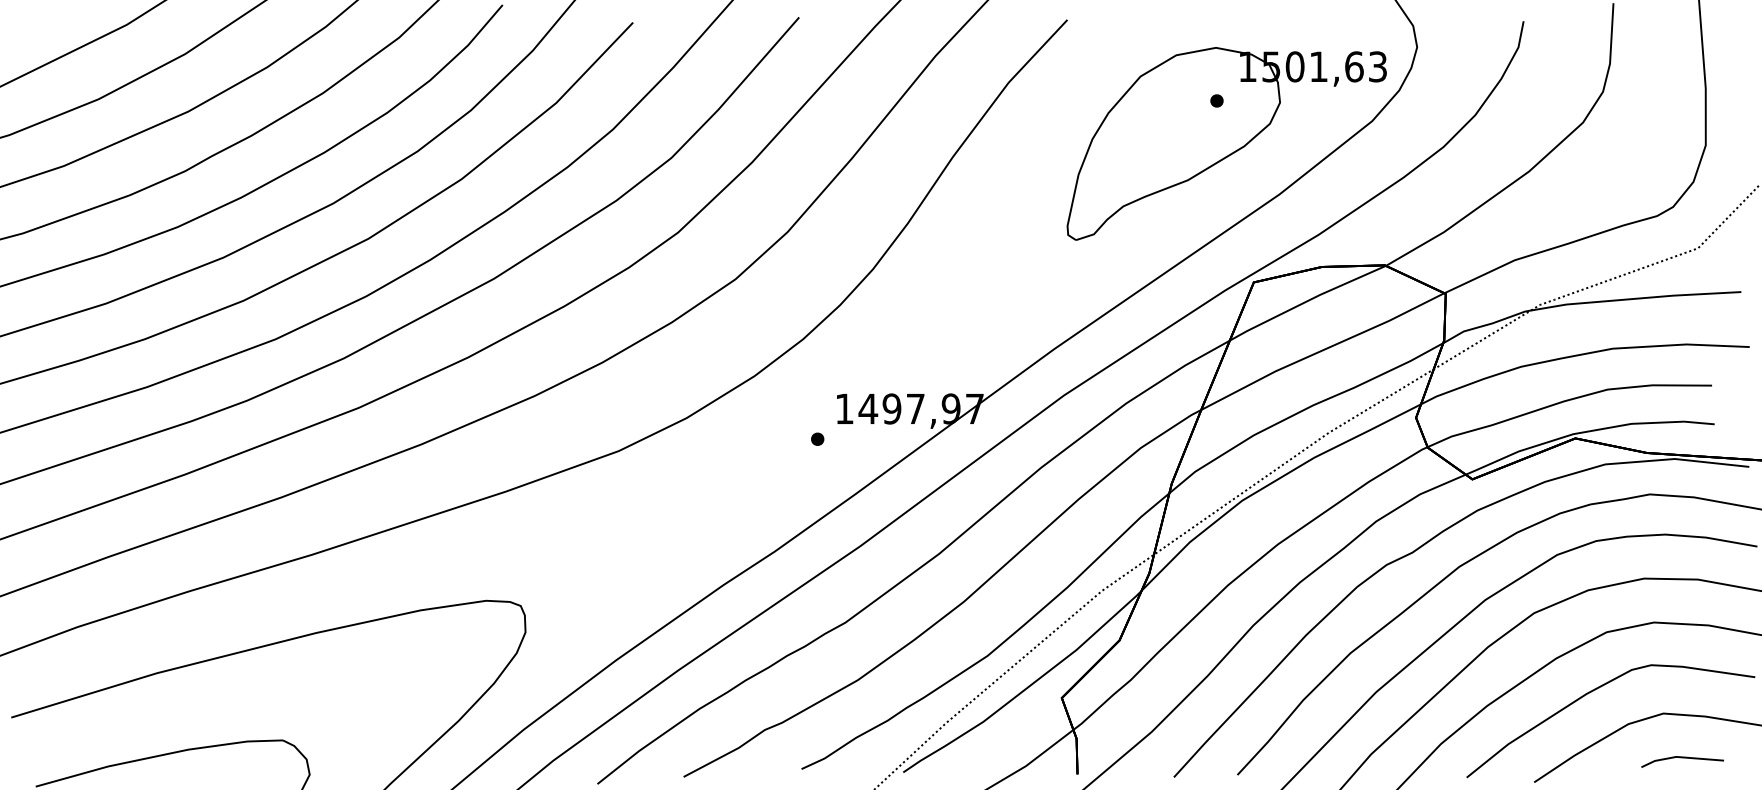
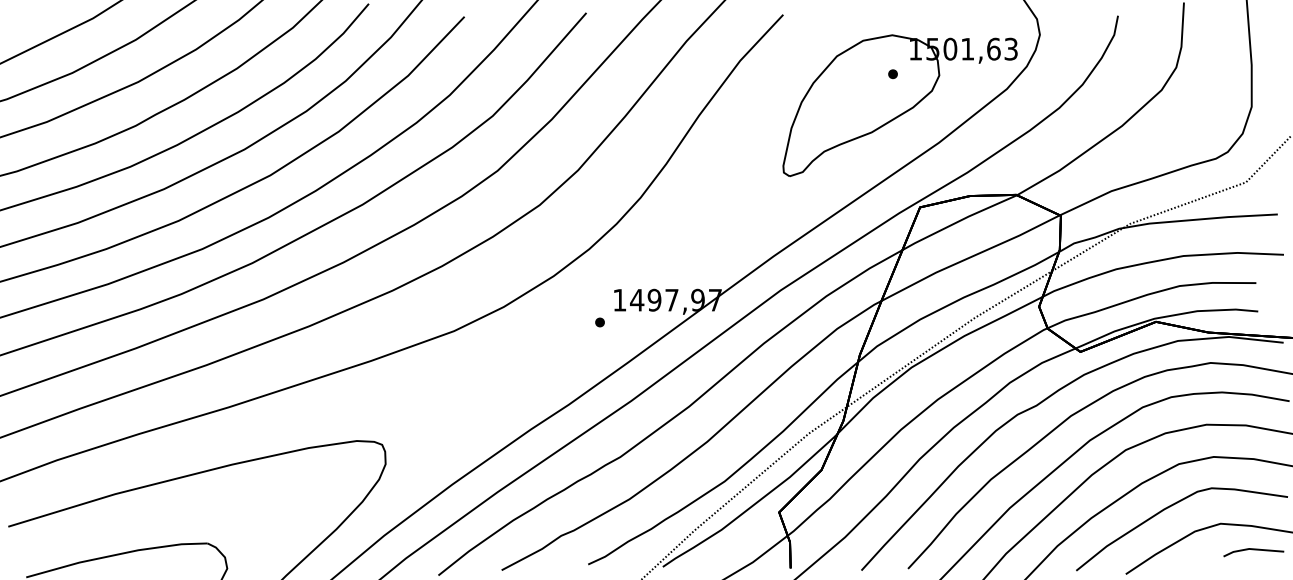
line: (1682, 758) -> (1253, 550), moved

